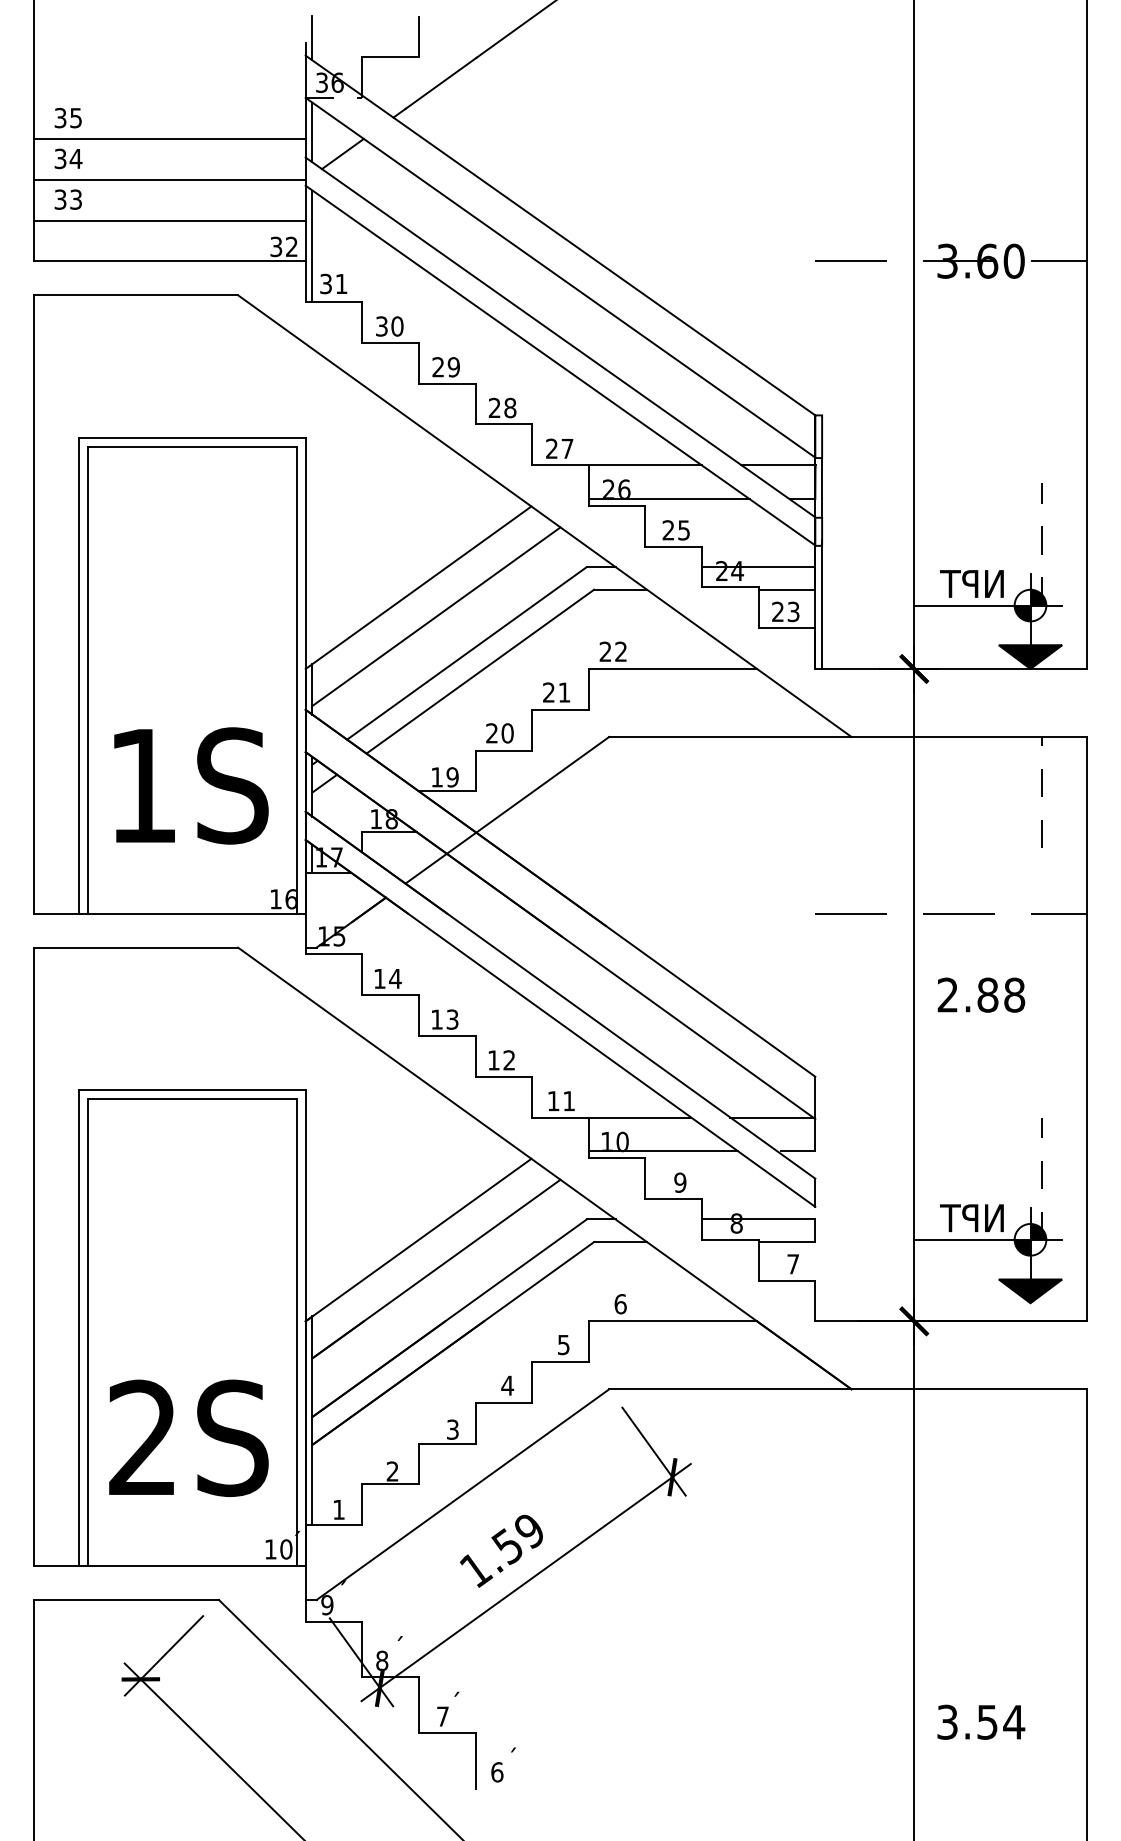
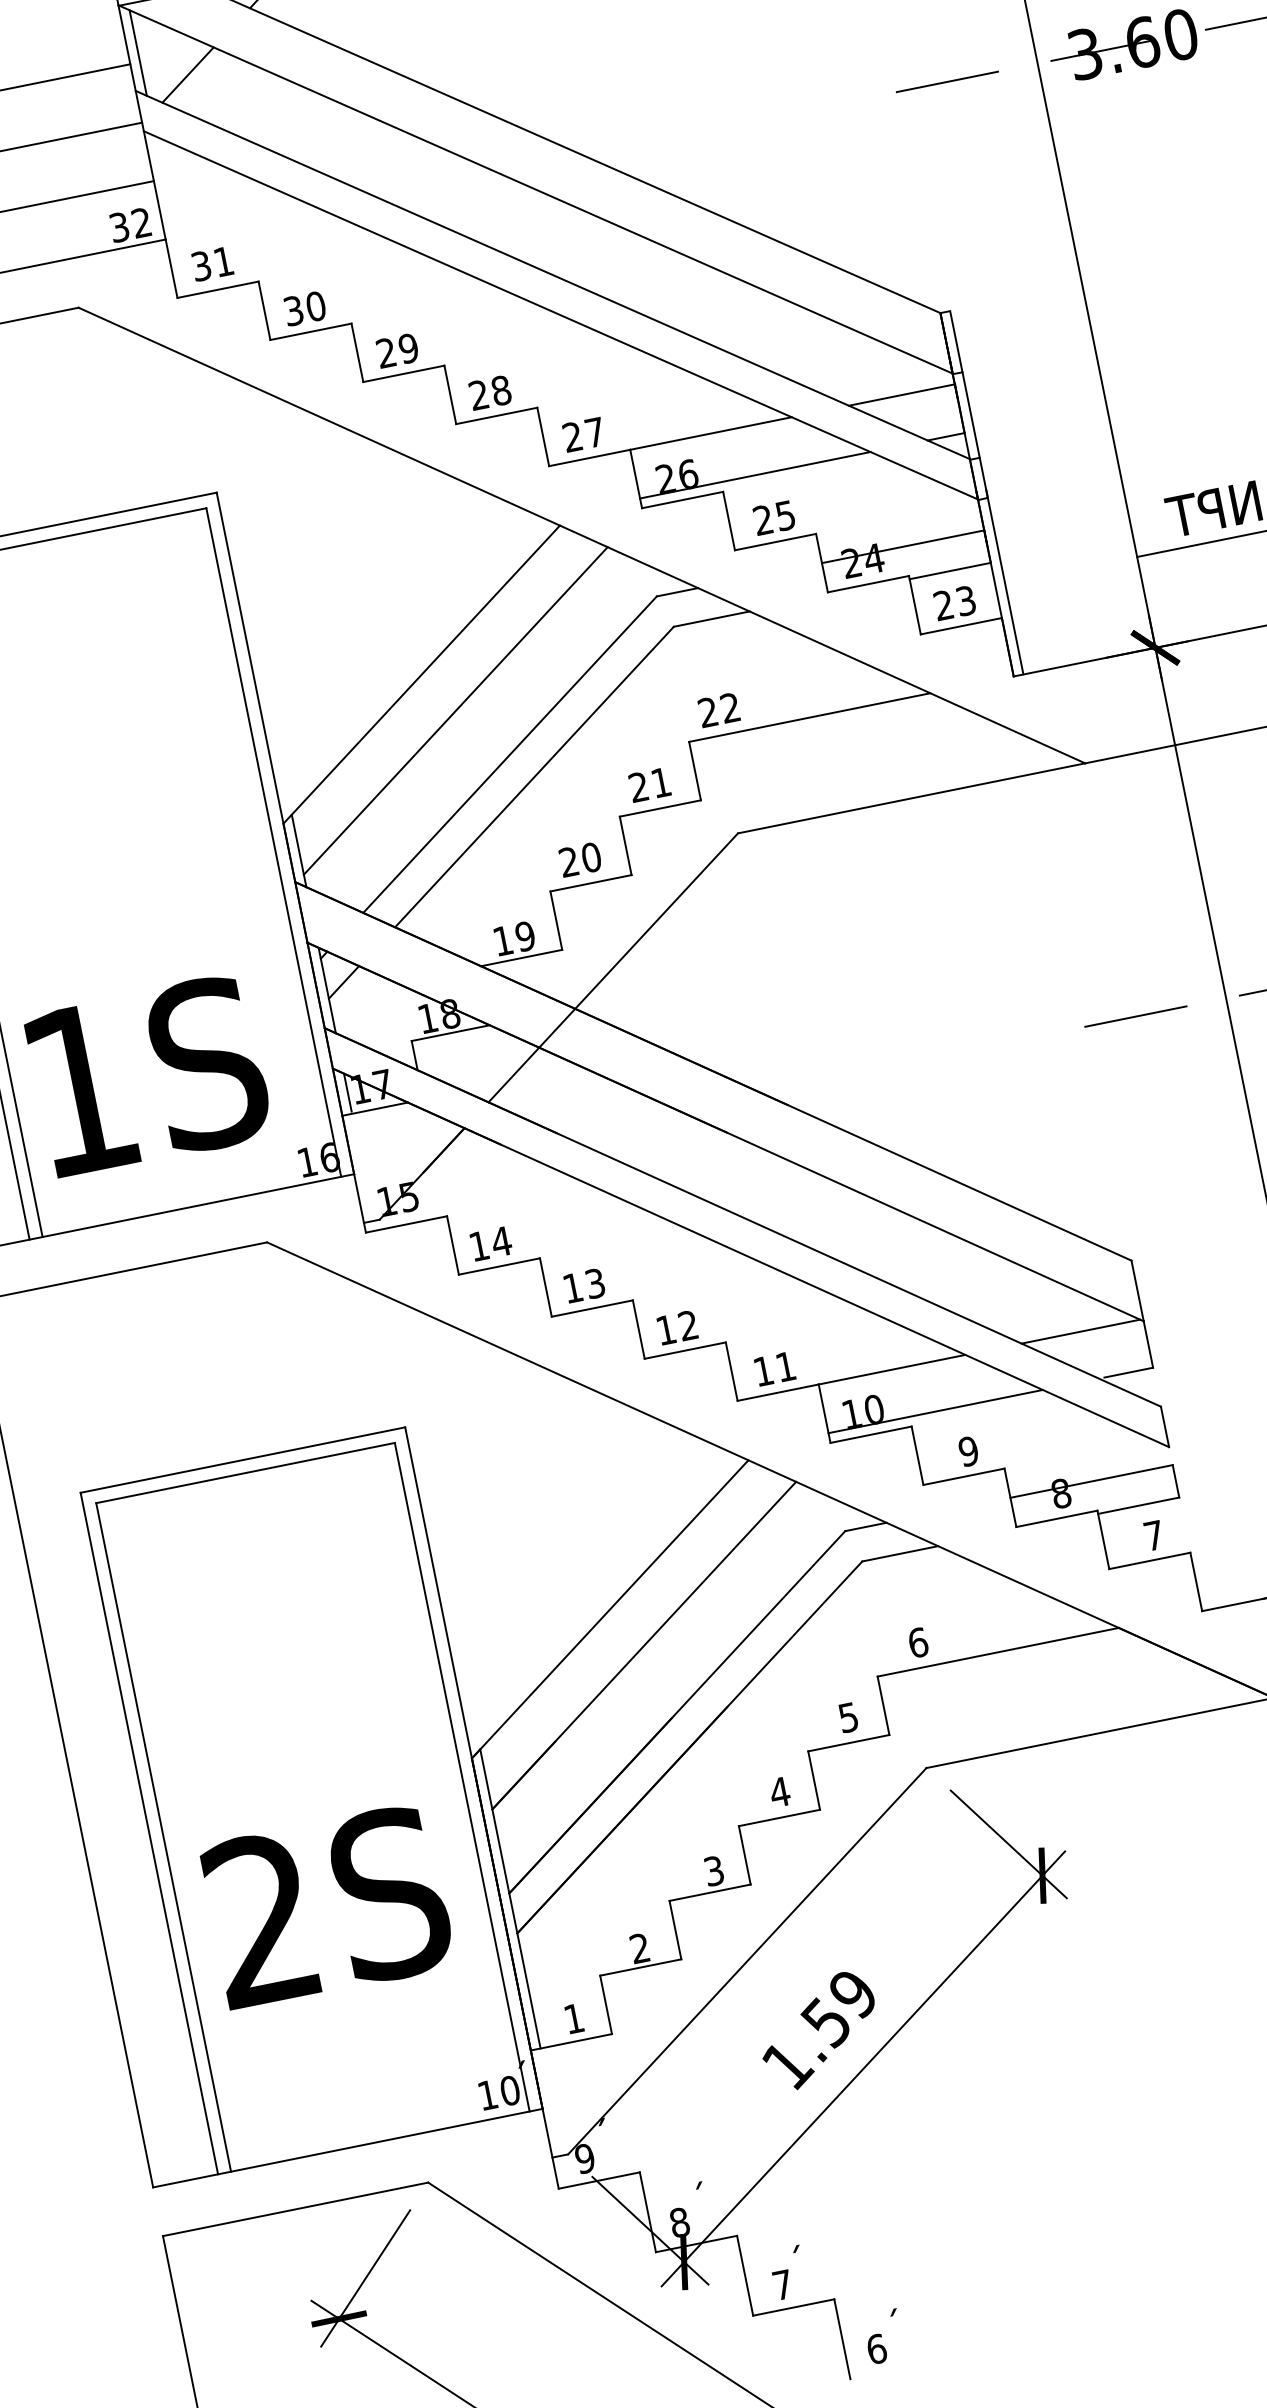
line: (312, 246) -> (171, 216), removed
text: (191, 785) -> (149, 1075), moved
text: (188, 1437) -> (326, 1905), moved

